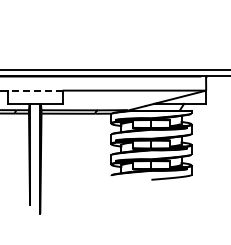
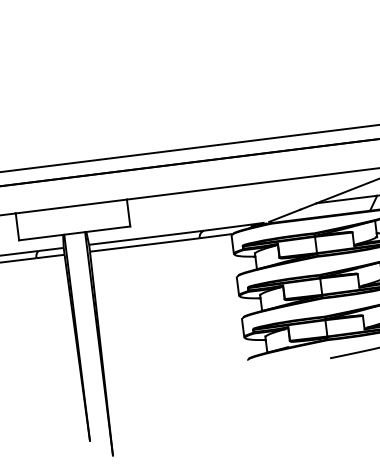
line: (34, 90) -> (69, 206), dashed -> solid

